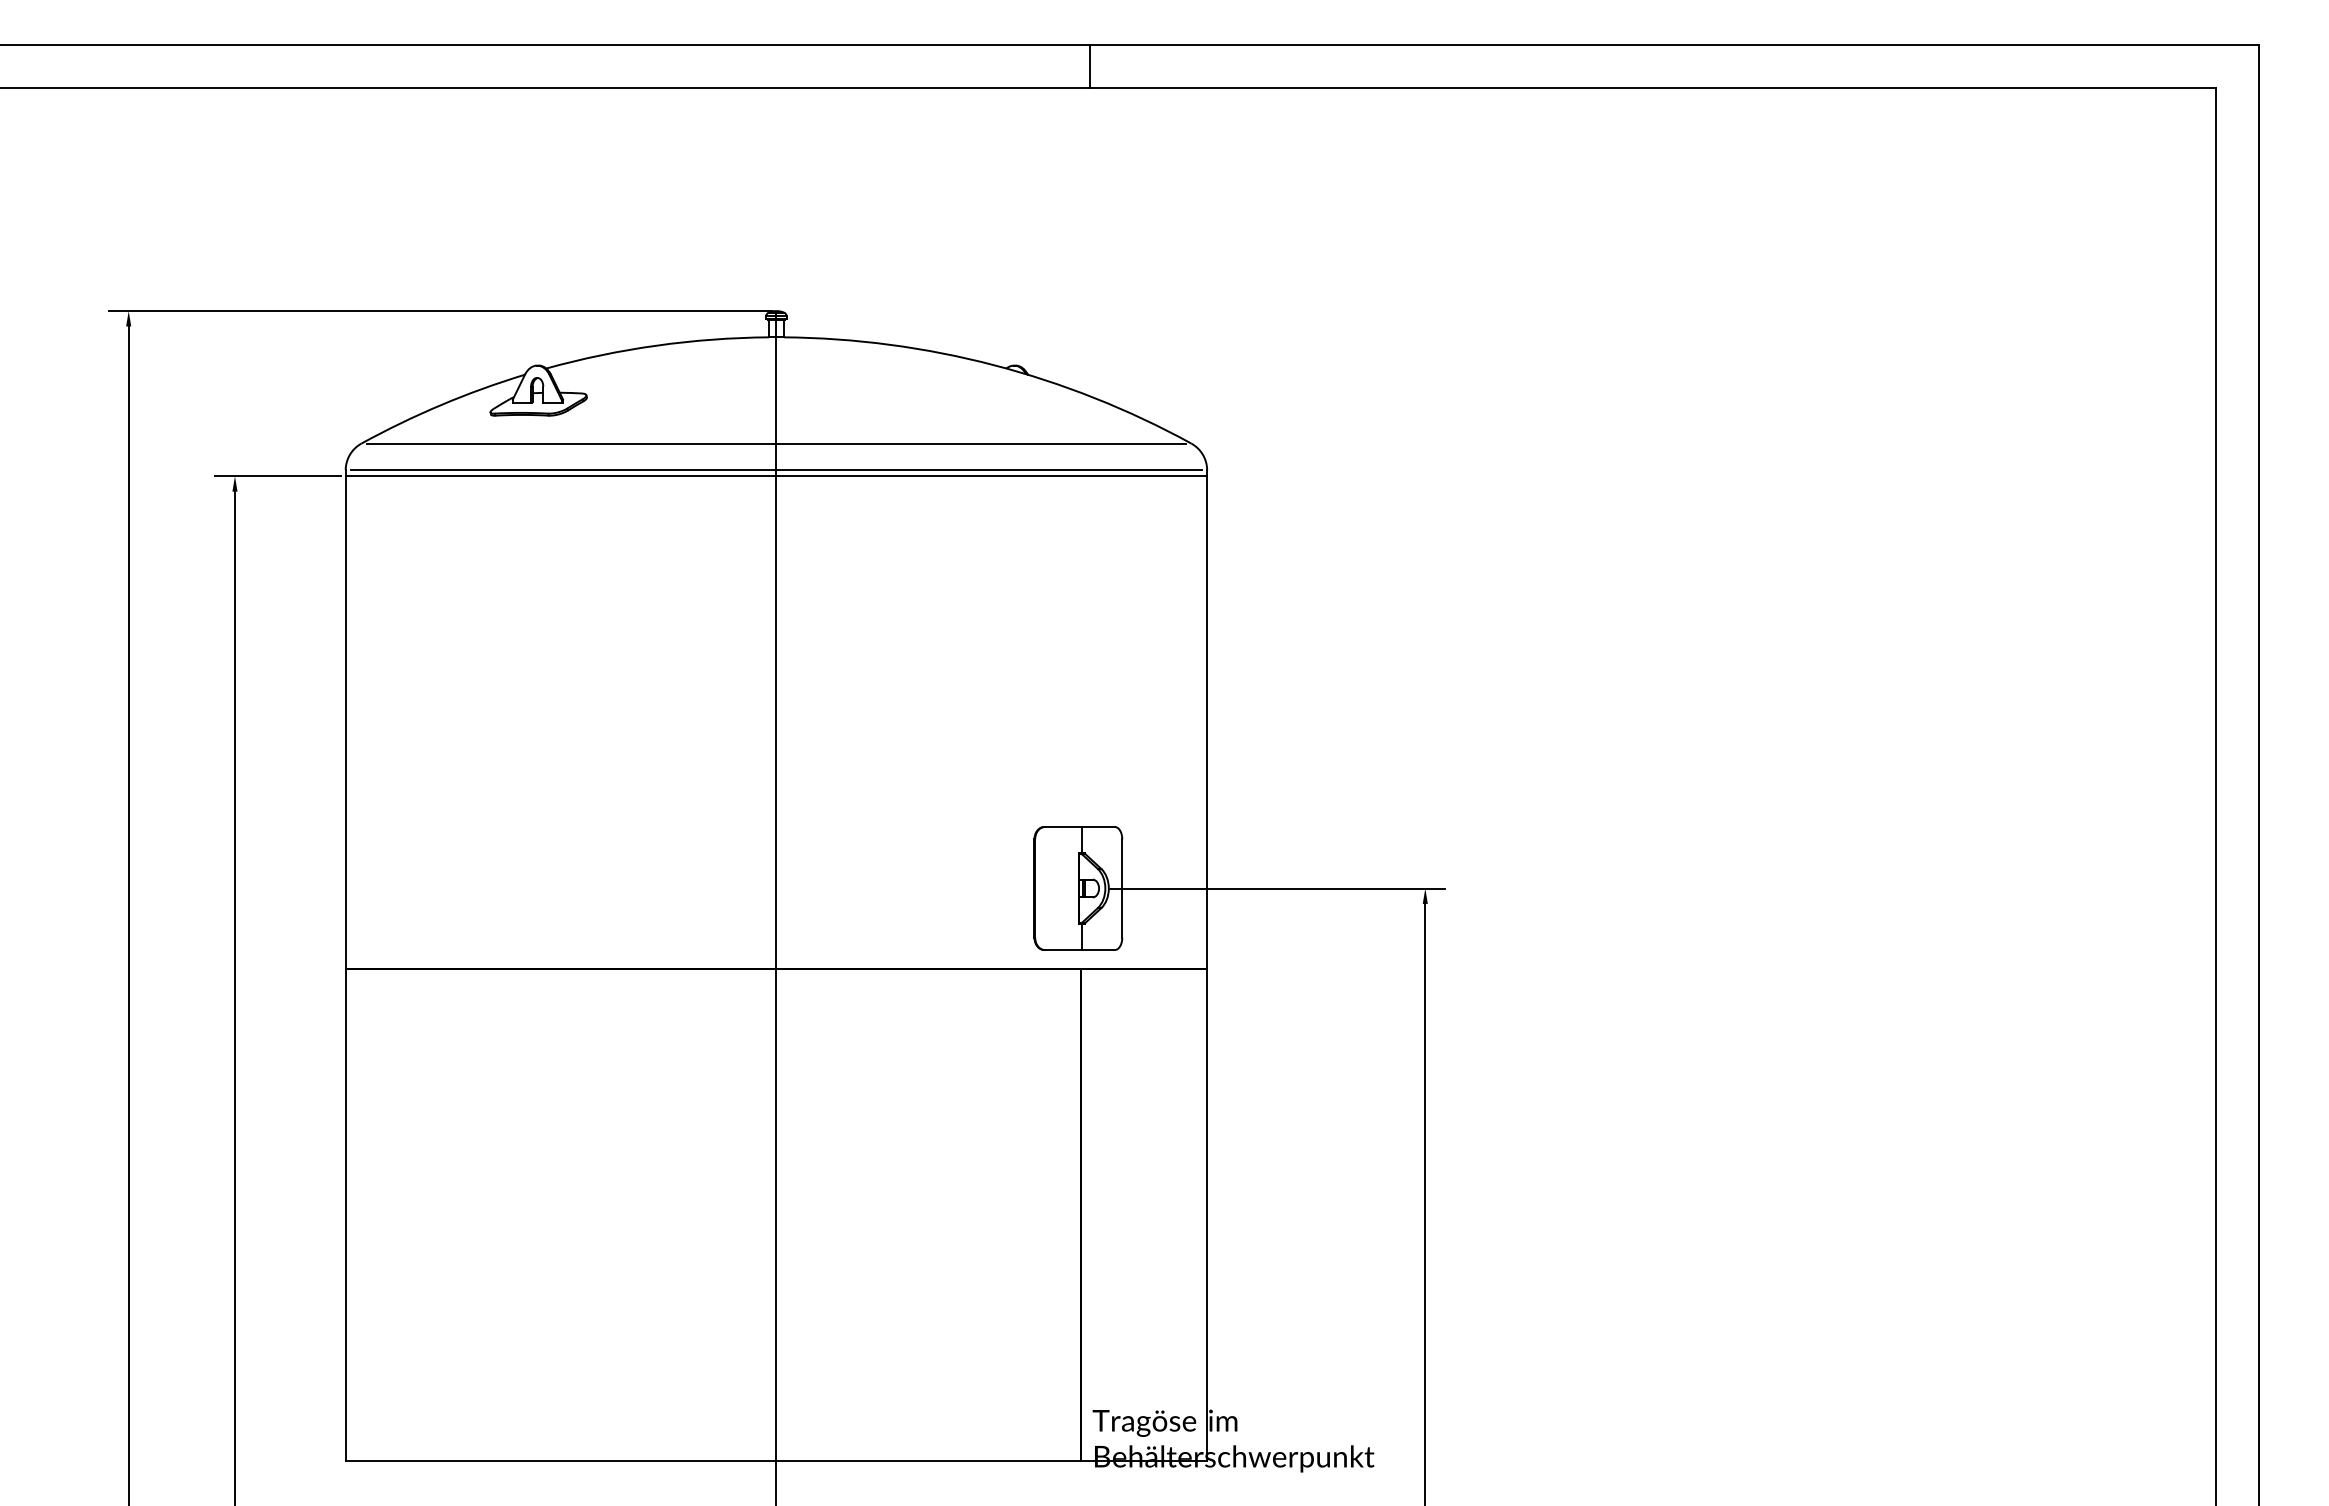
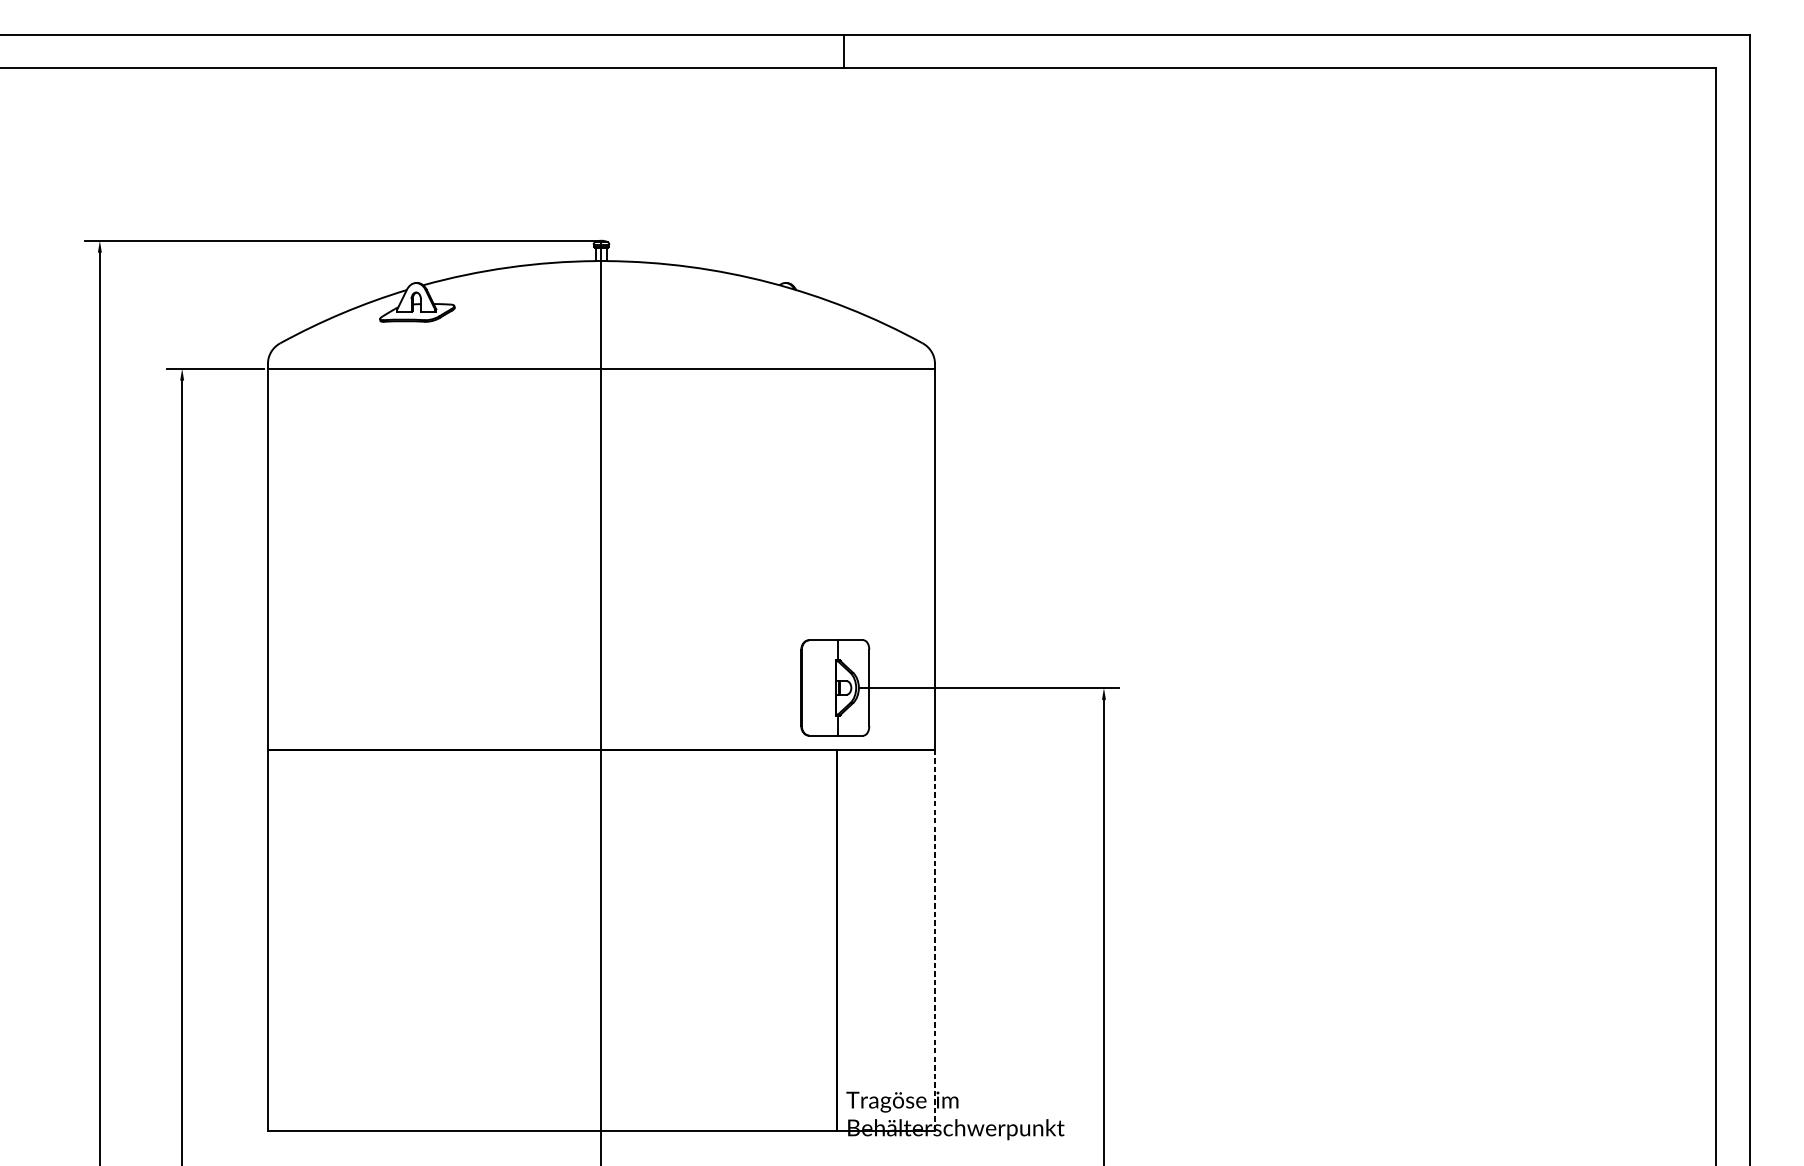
line: (776, 443) -> (601, 343), removed
line: (776, 470) -> (601, 364), removed
line: (1207, 1215) -> (935, 941), solid -> dashed

